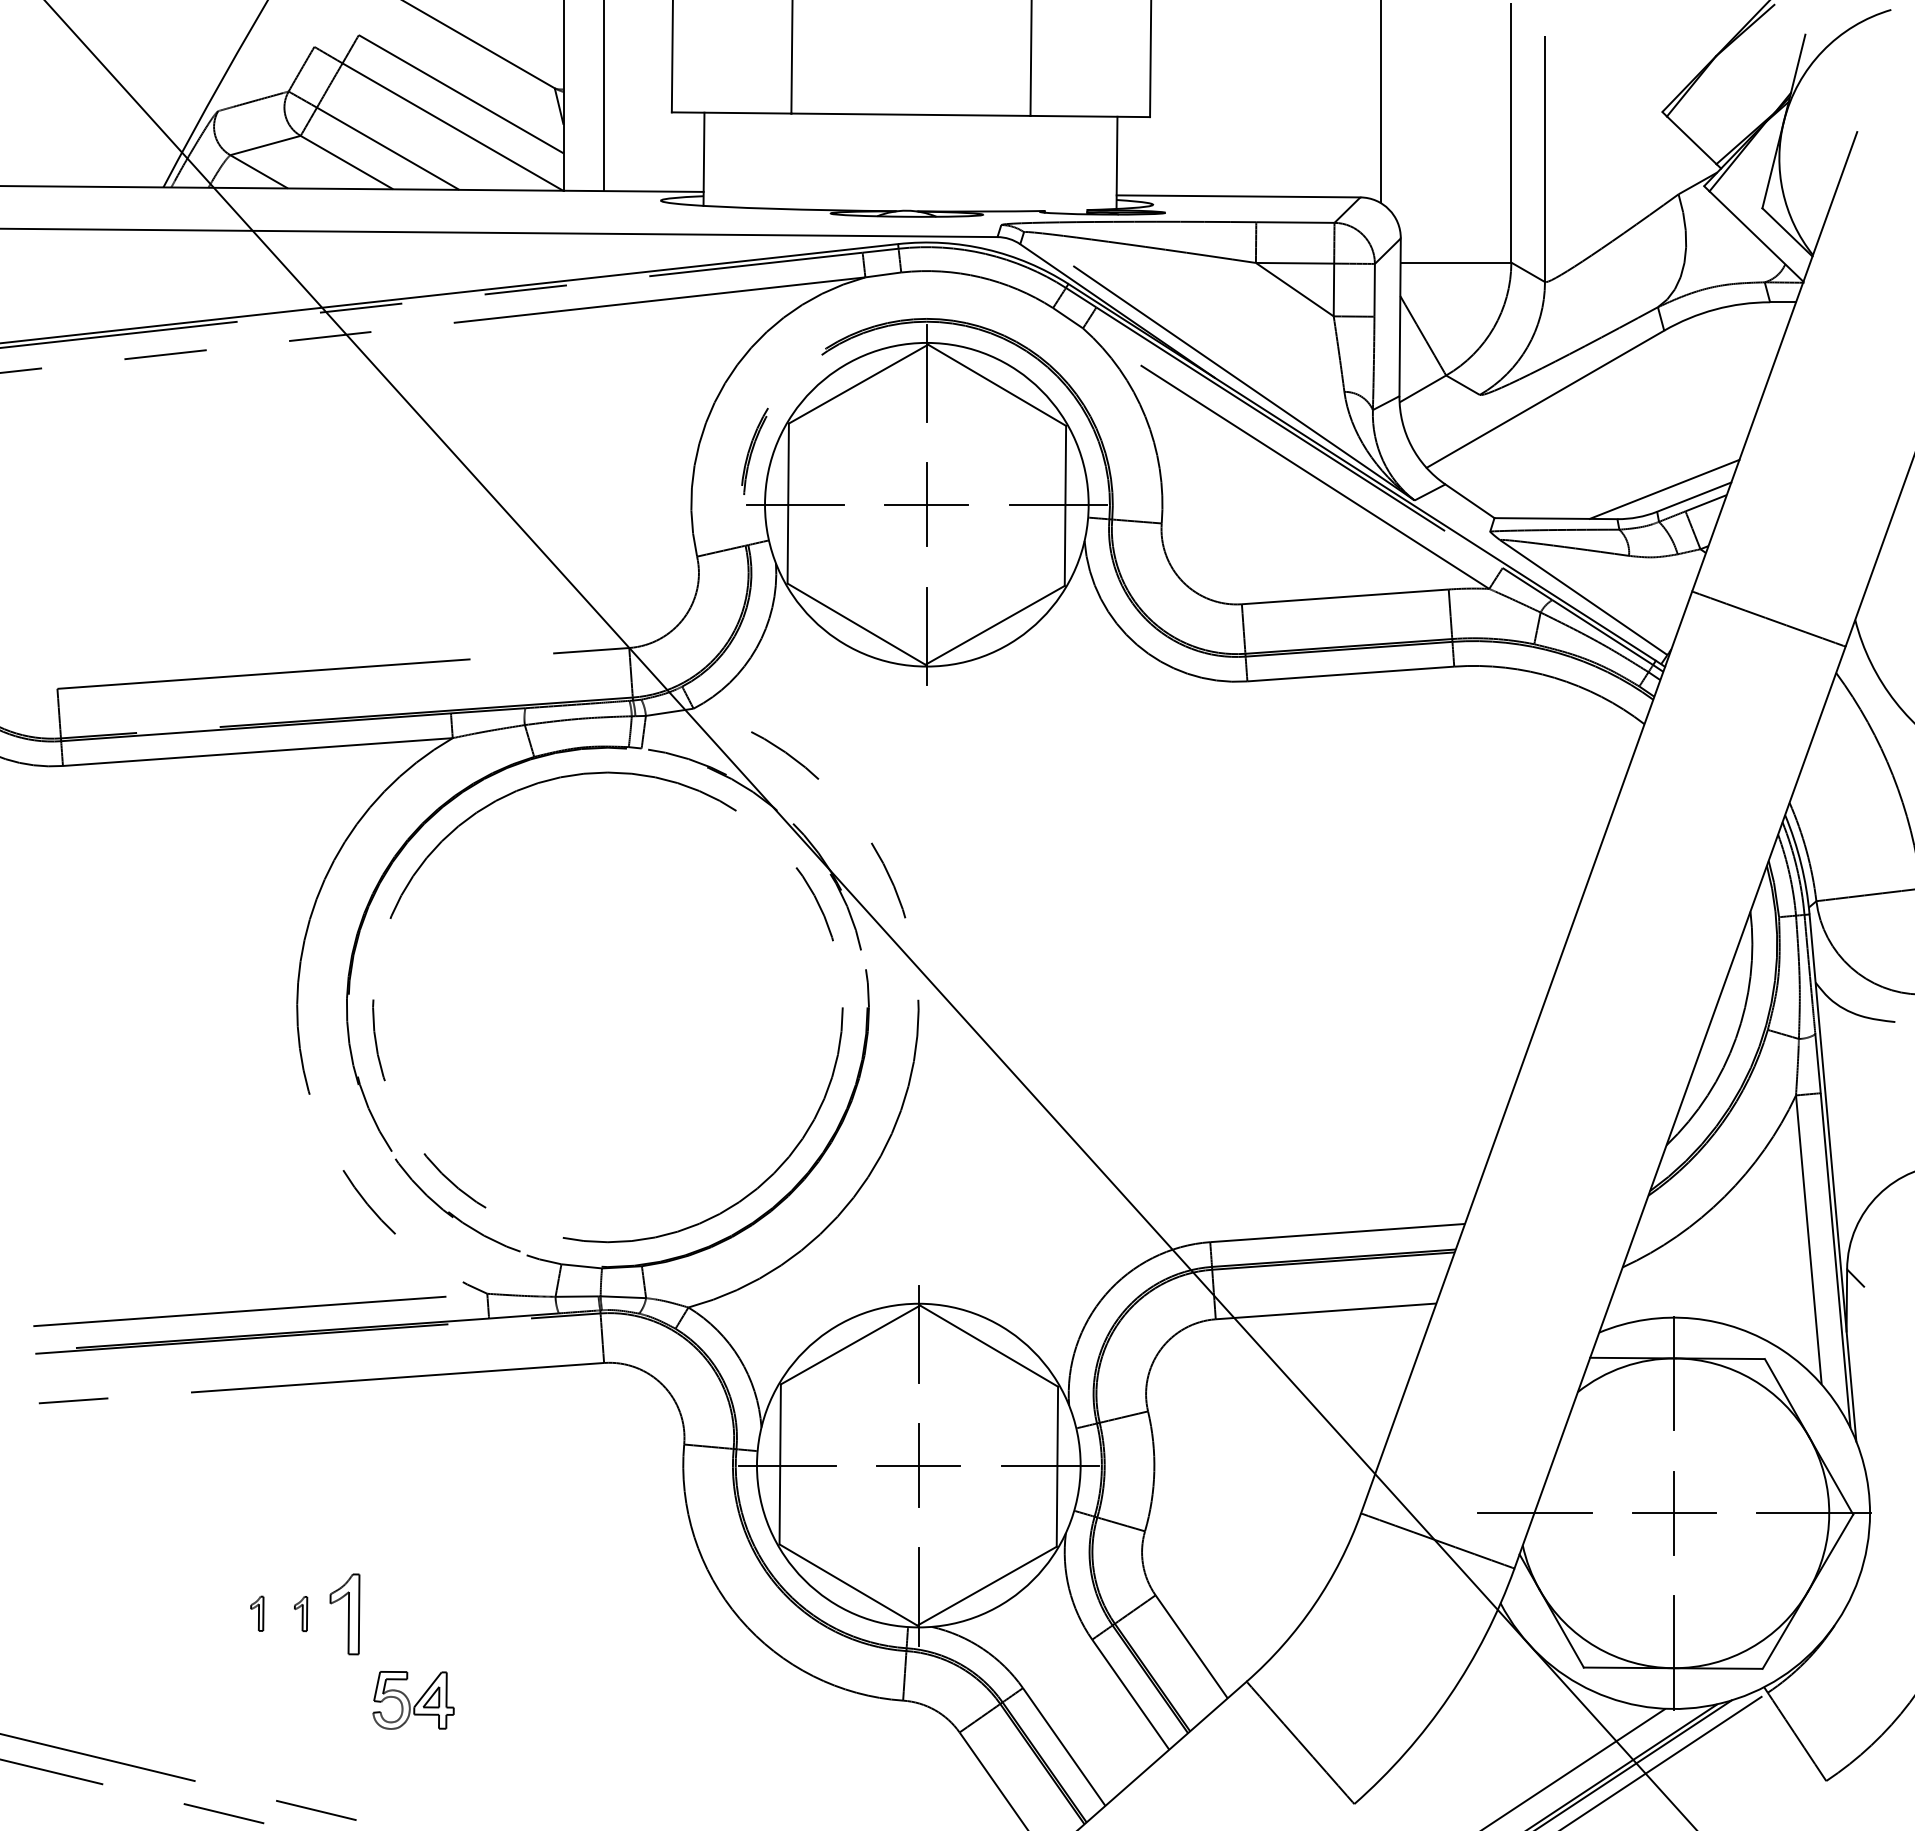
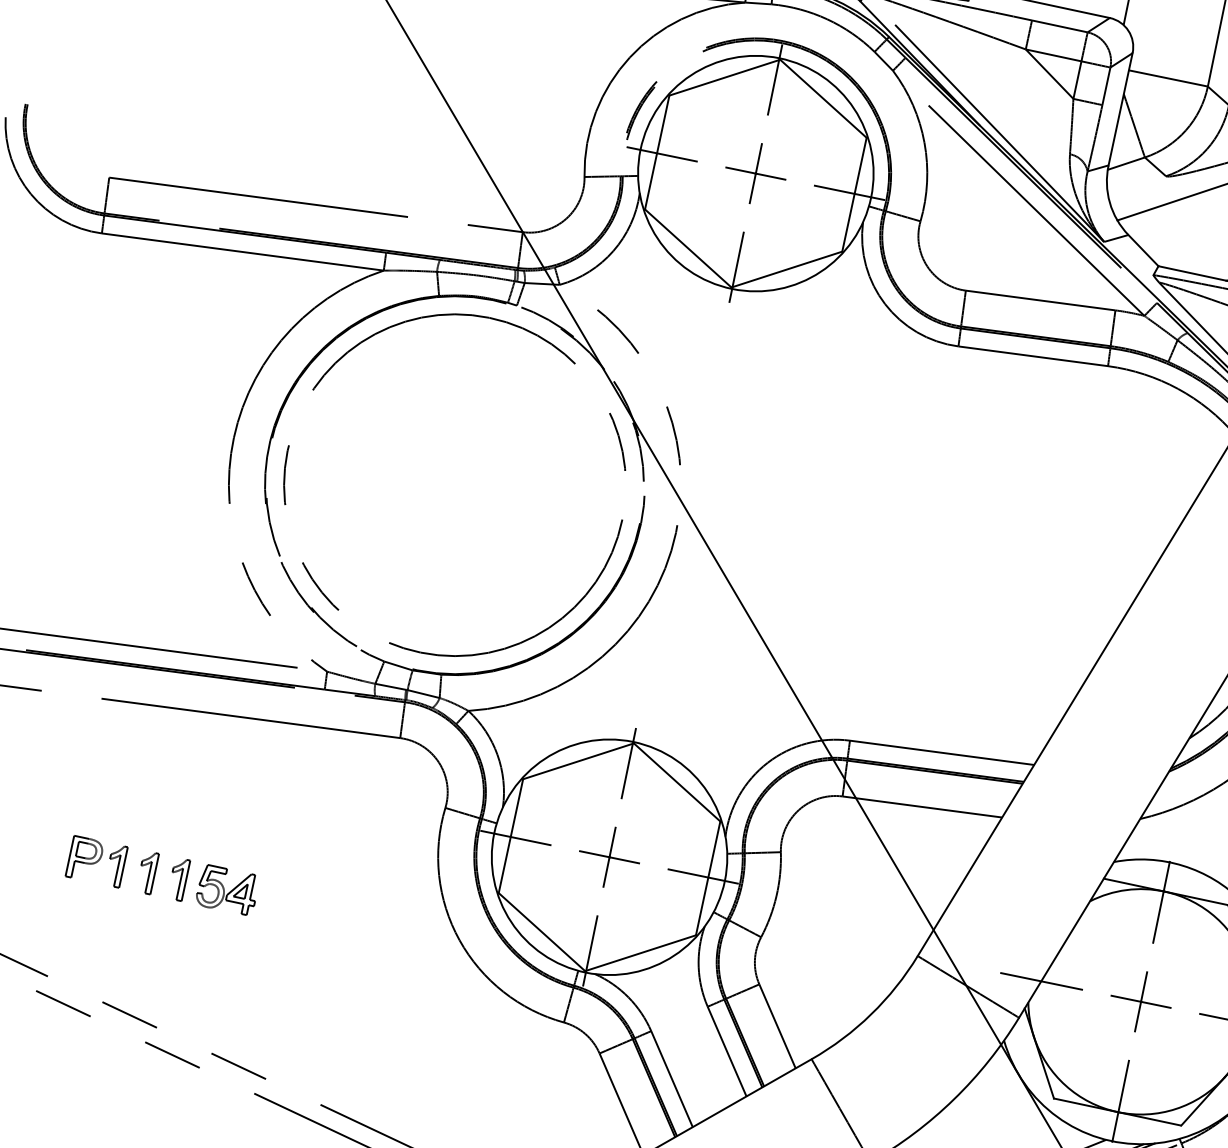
part: (212, 1612) -> (84, 858), added
part: (257, 1613) -> (116, 865), size x1.67
part: (300, 1613) -> (147, 872), size x1.67
part: (344, 1614) -> (178, 879), size x0.71
part: (413, 1700) -> (227, 890), moved

